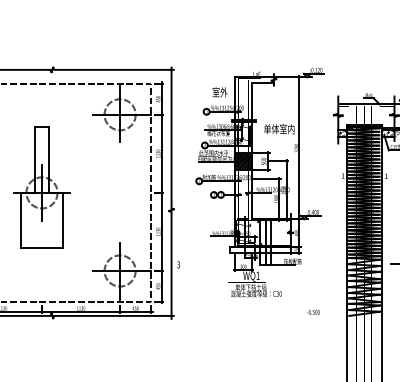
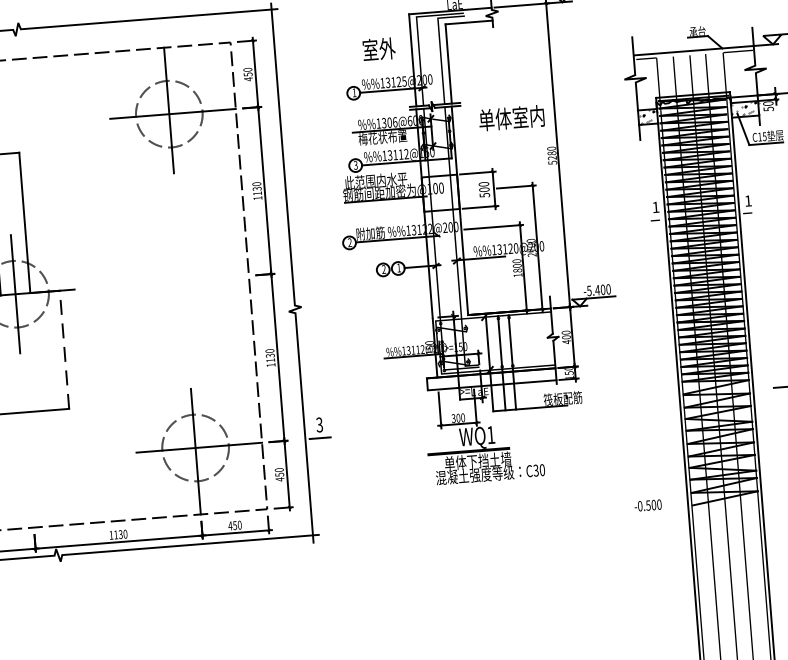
hatch: (243, 161) -> (440, 193), removed
line: (62, 220) -> (63, 349), solid -> dashed
text: (313, 312) -> (648, 505), moved

